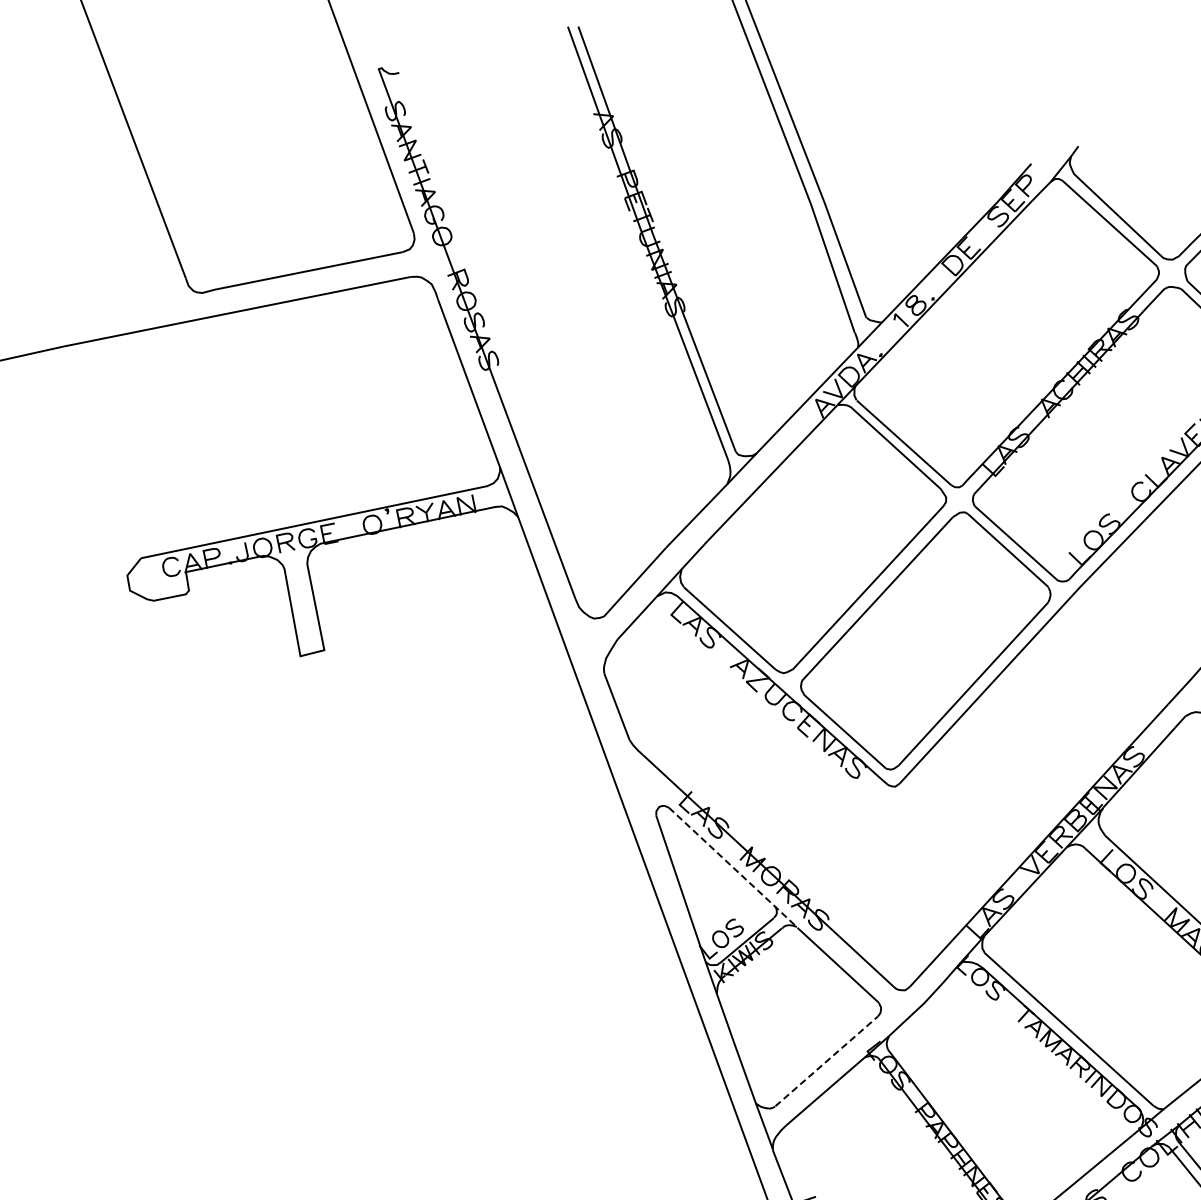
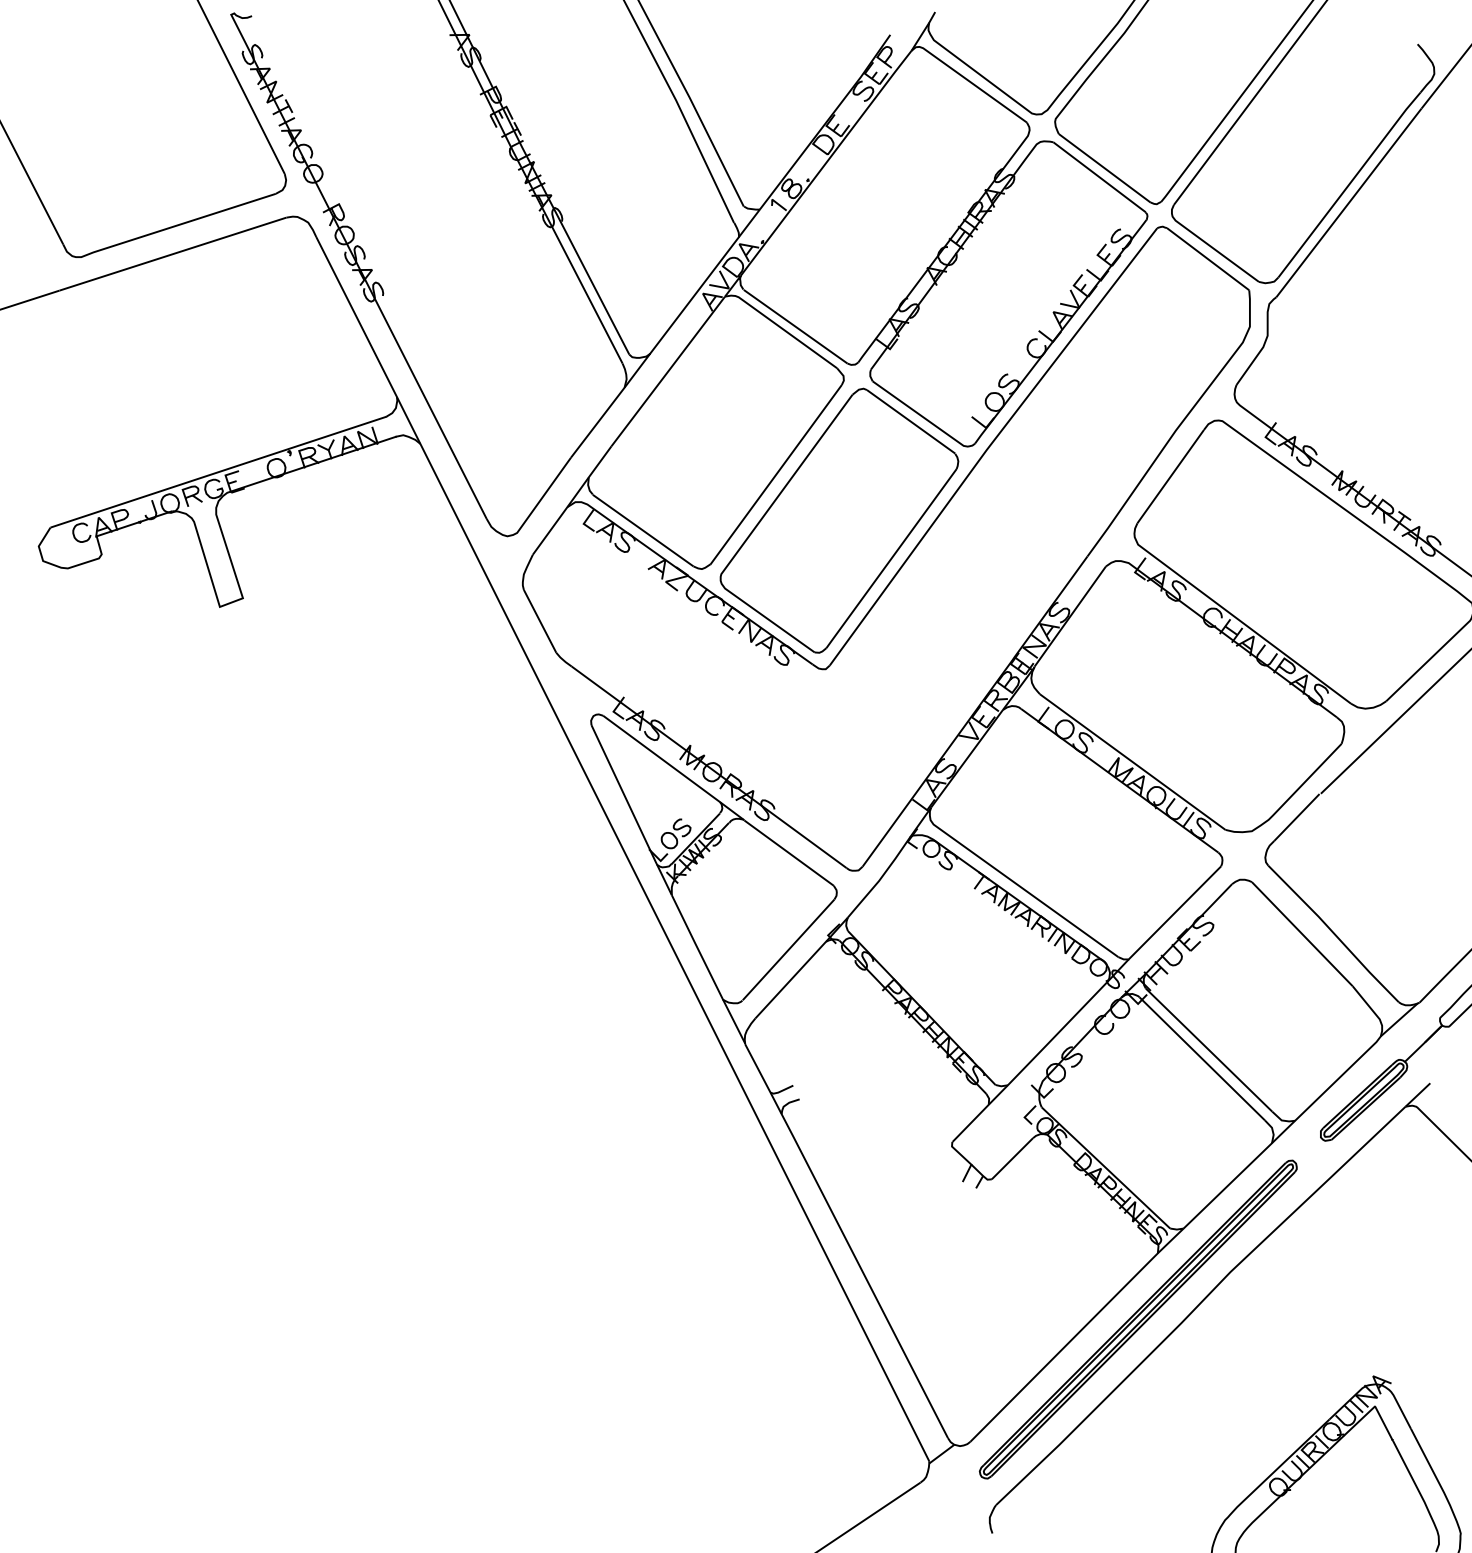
line: (734, 868) -> (675, 768), dashed -> solid
line: (826, 1060) -> (788, 949), dashed -> solid

